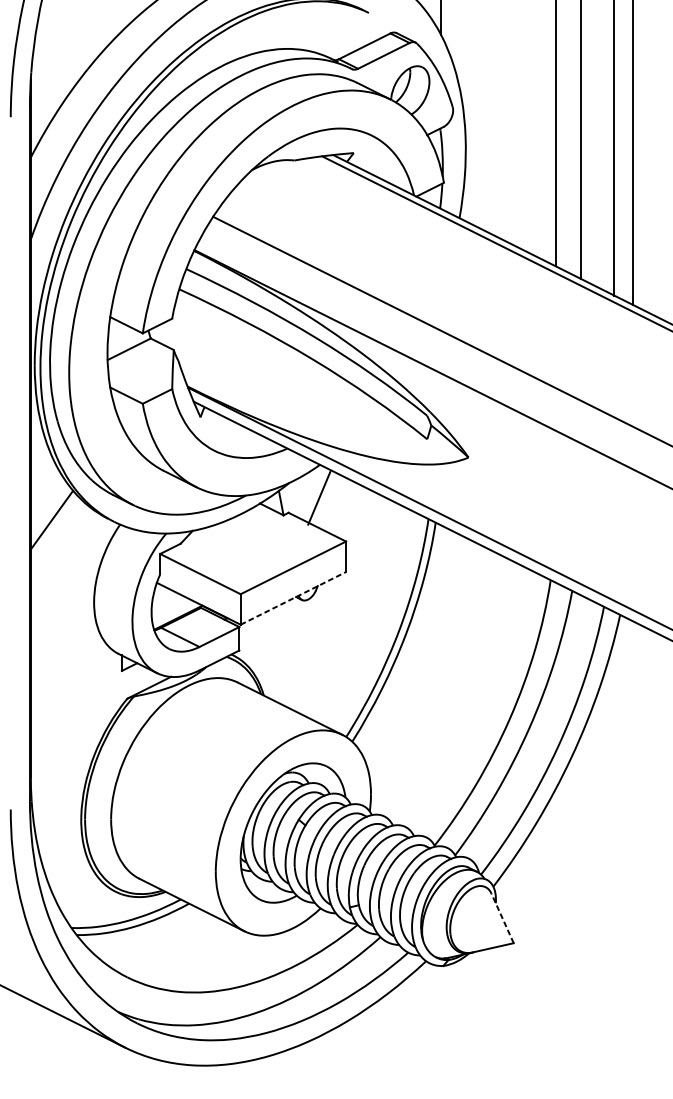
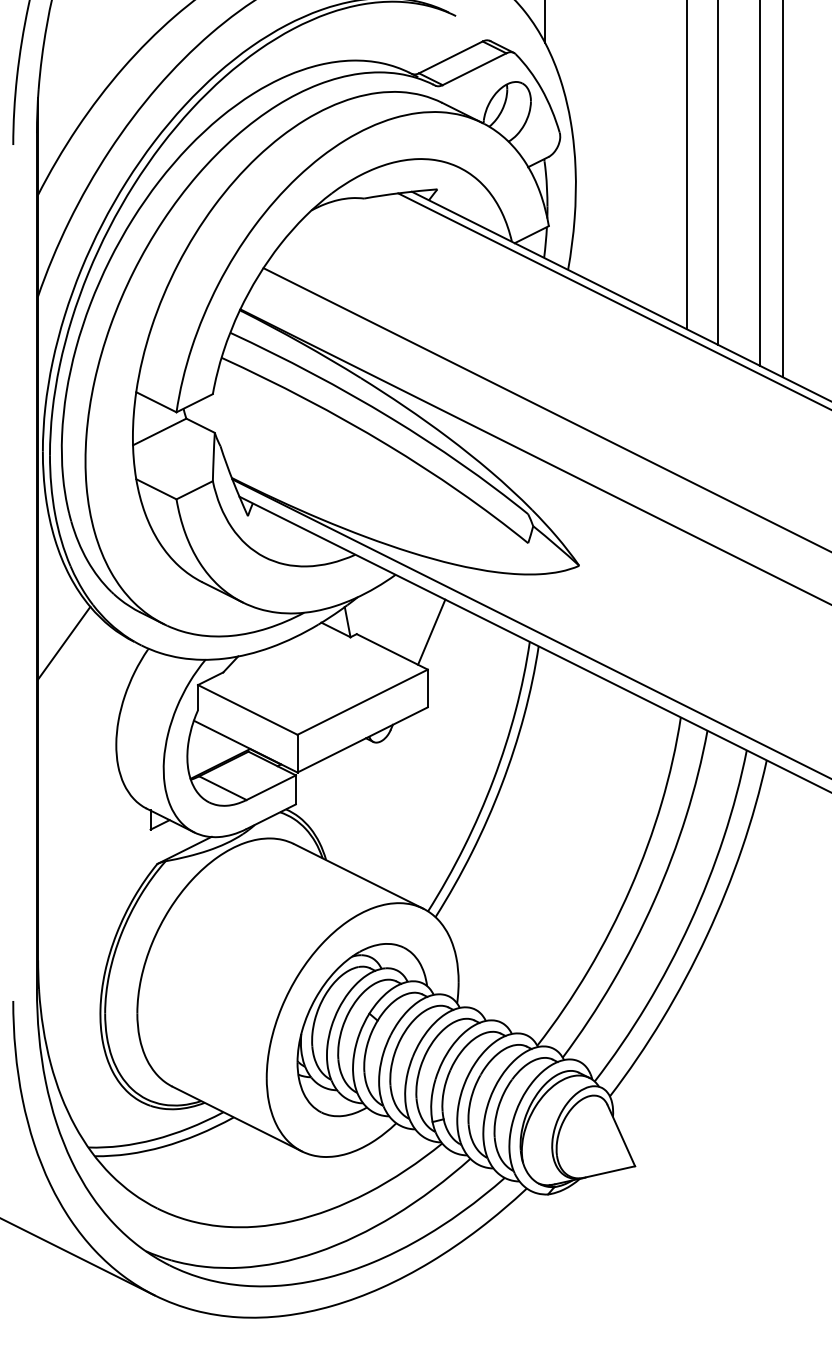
line: (319, 497) -> (431, 631), moved
line: (293, 598) -> (362, 739), dashed -> solid
line: (502, 918) -> (621, 1135), dashed -> solid

